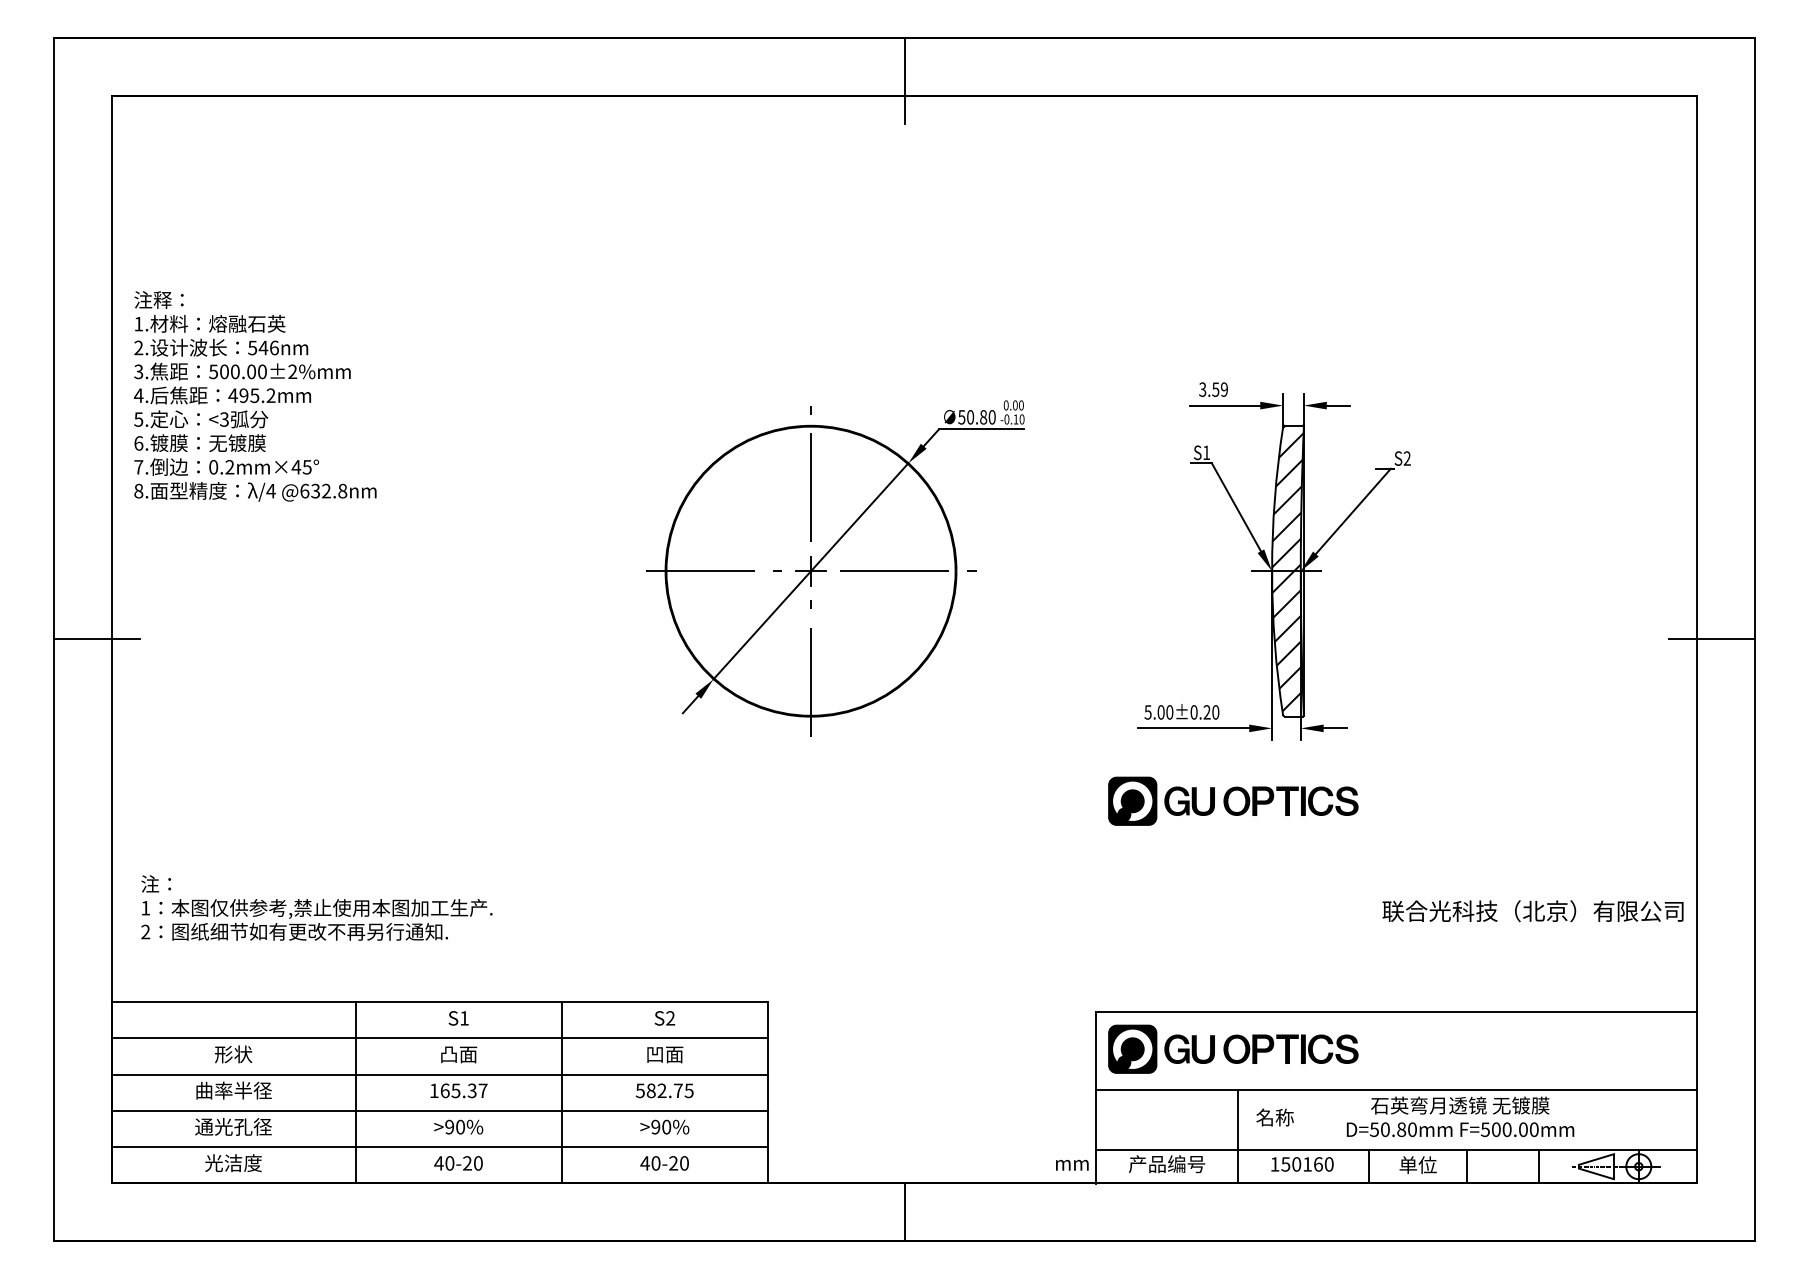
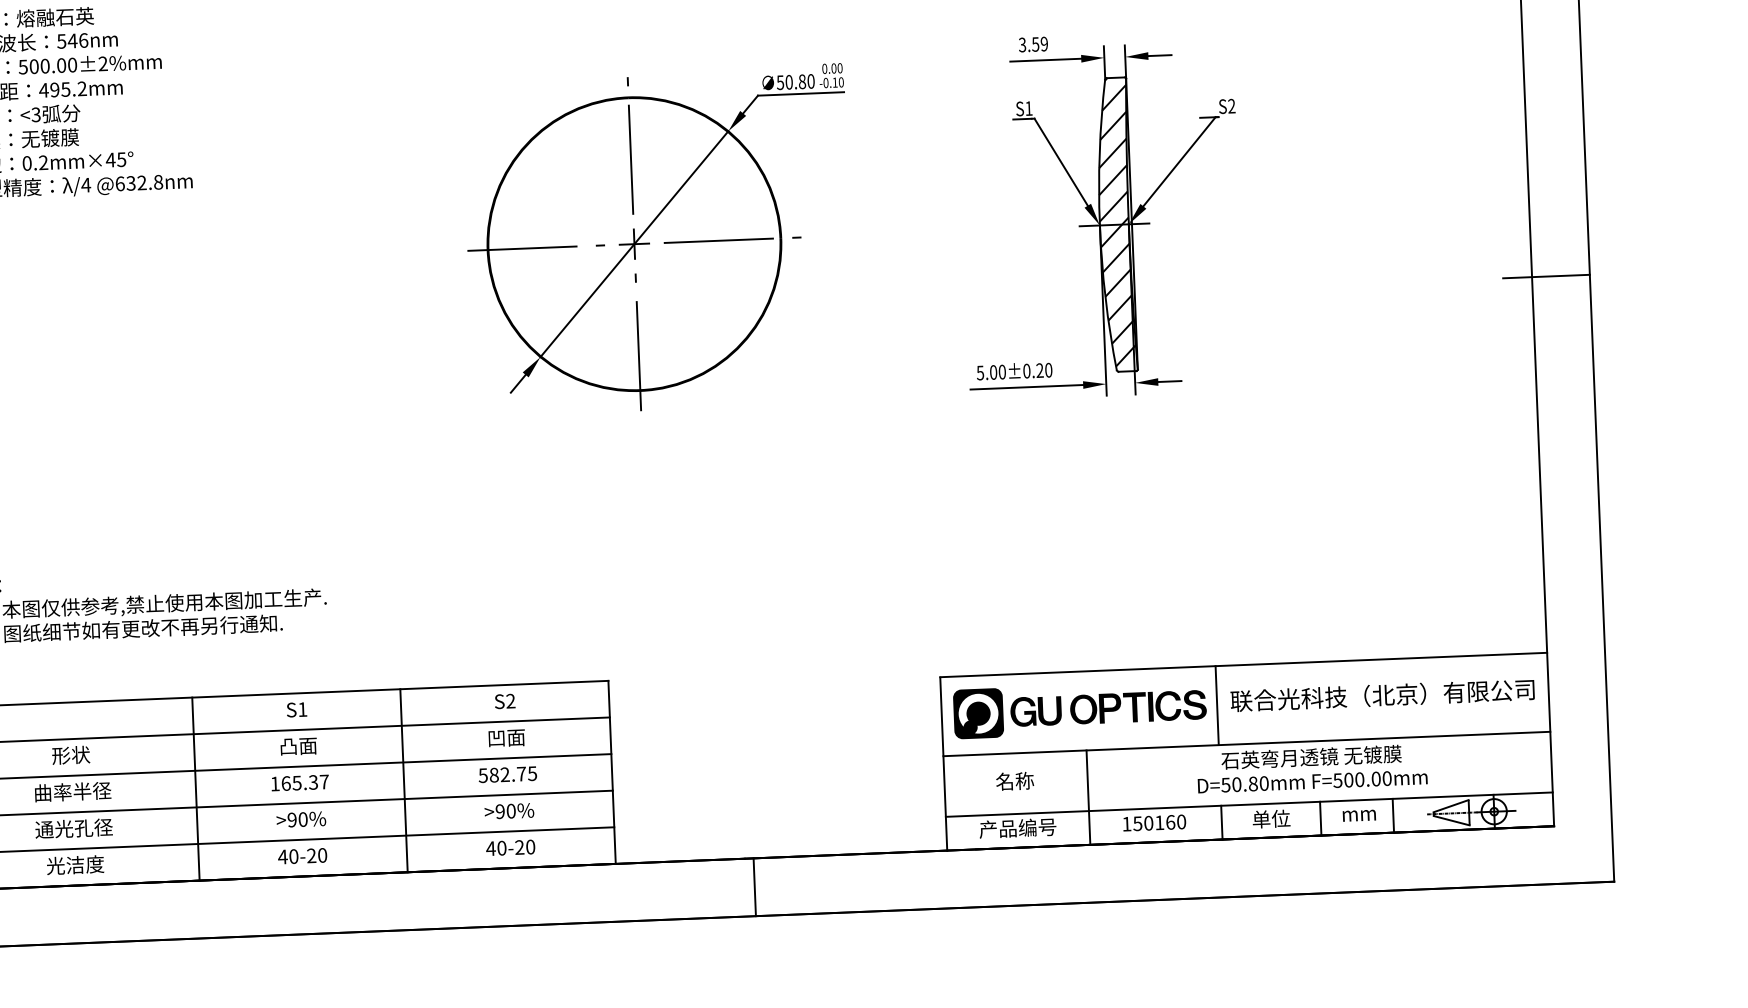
part: (1233, 800) -> (1070, 458), removed
text: (1532, 911) -> (1382, 695), moved
line: (1369, 1050) -> (1217, 705), added
text: (1274, 1117) -> (1014, 781), moved
text: (1072, 1164) -> (1359, 814), moved

